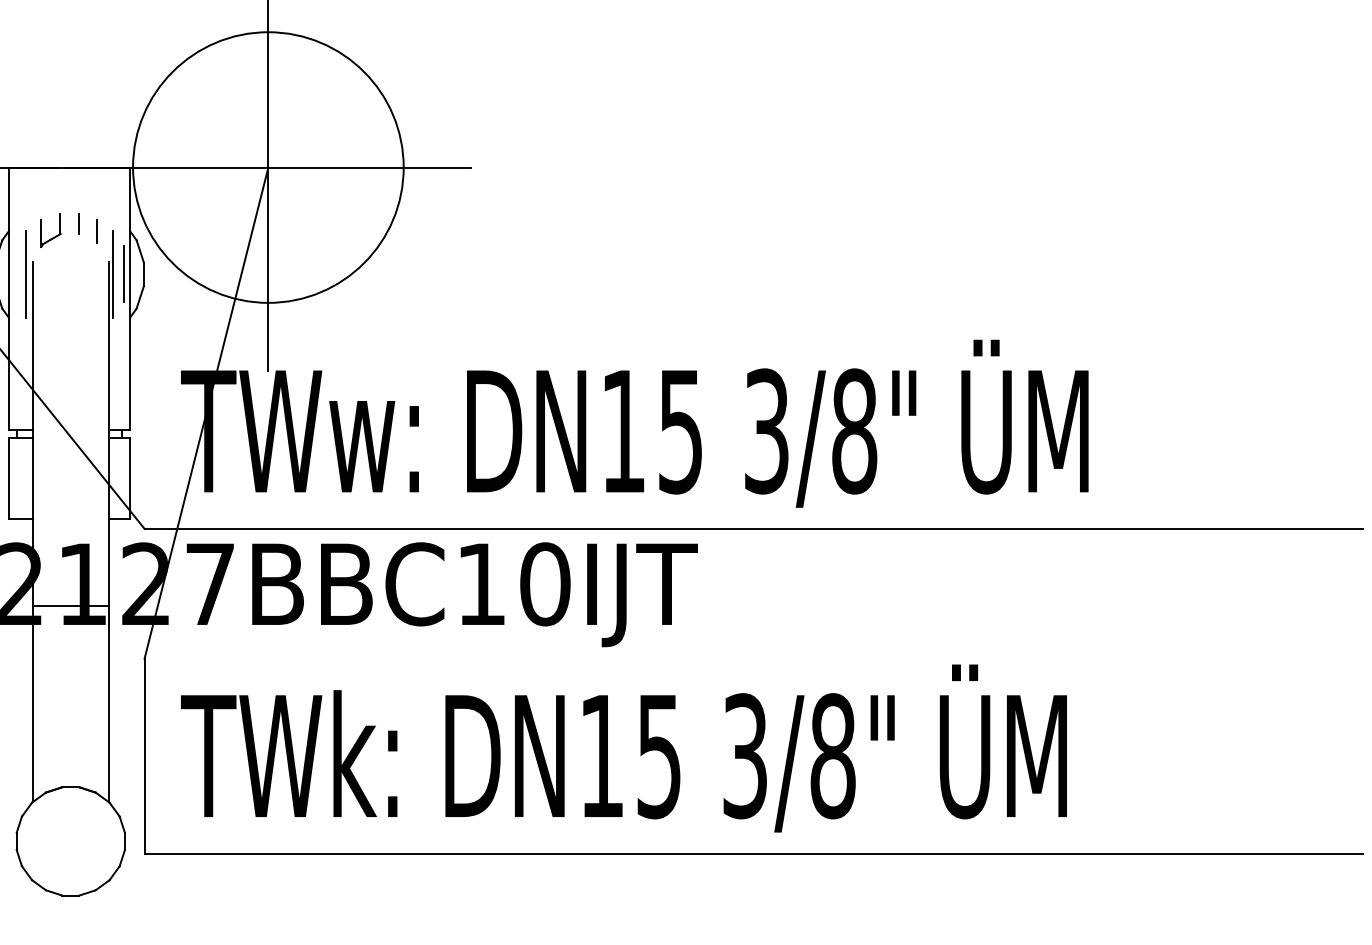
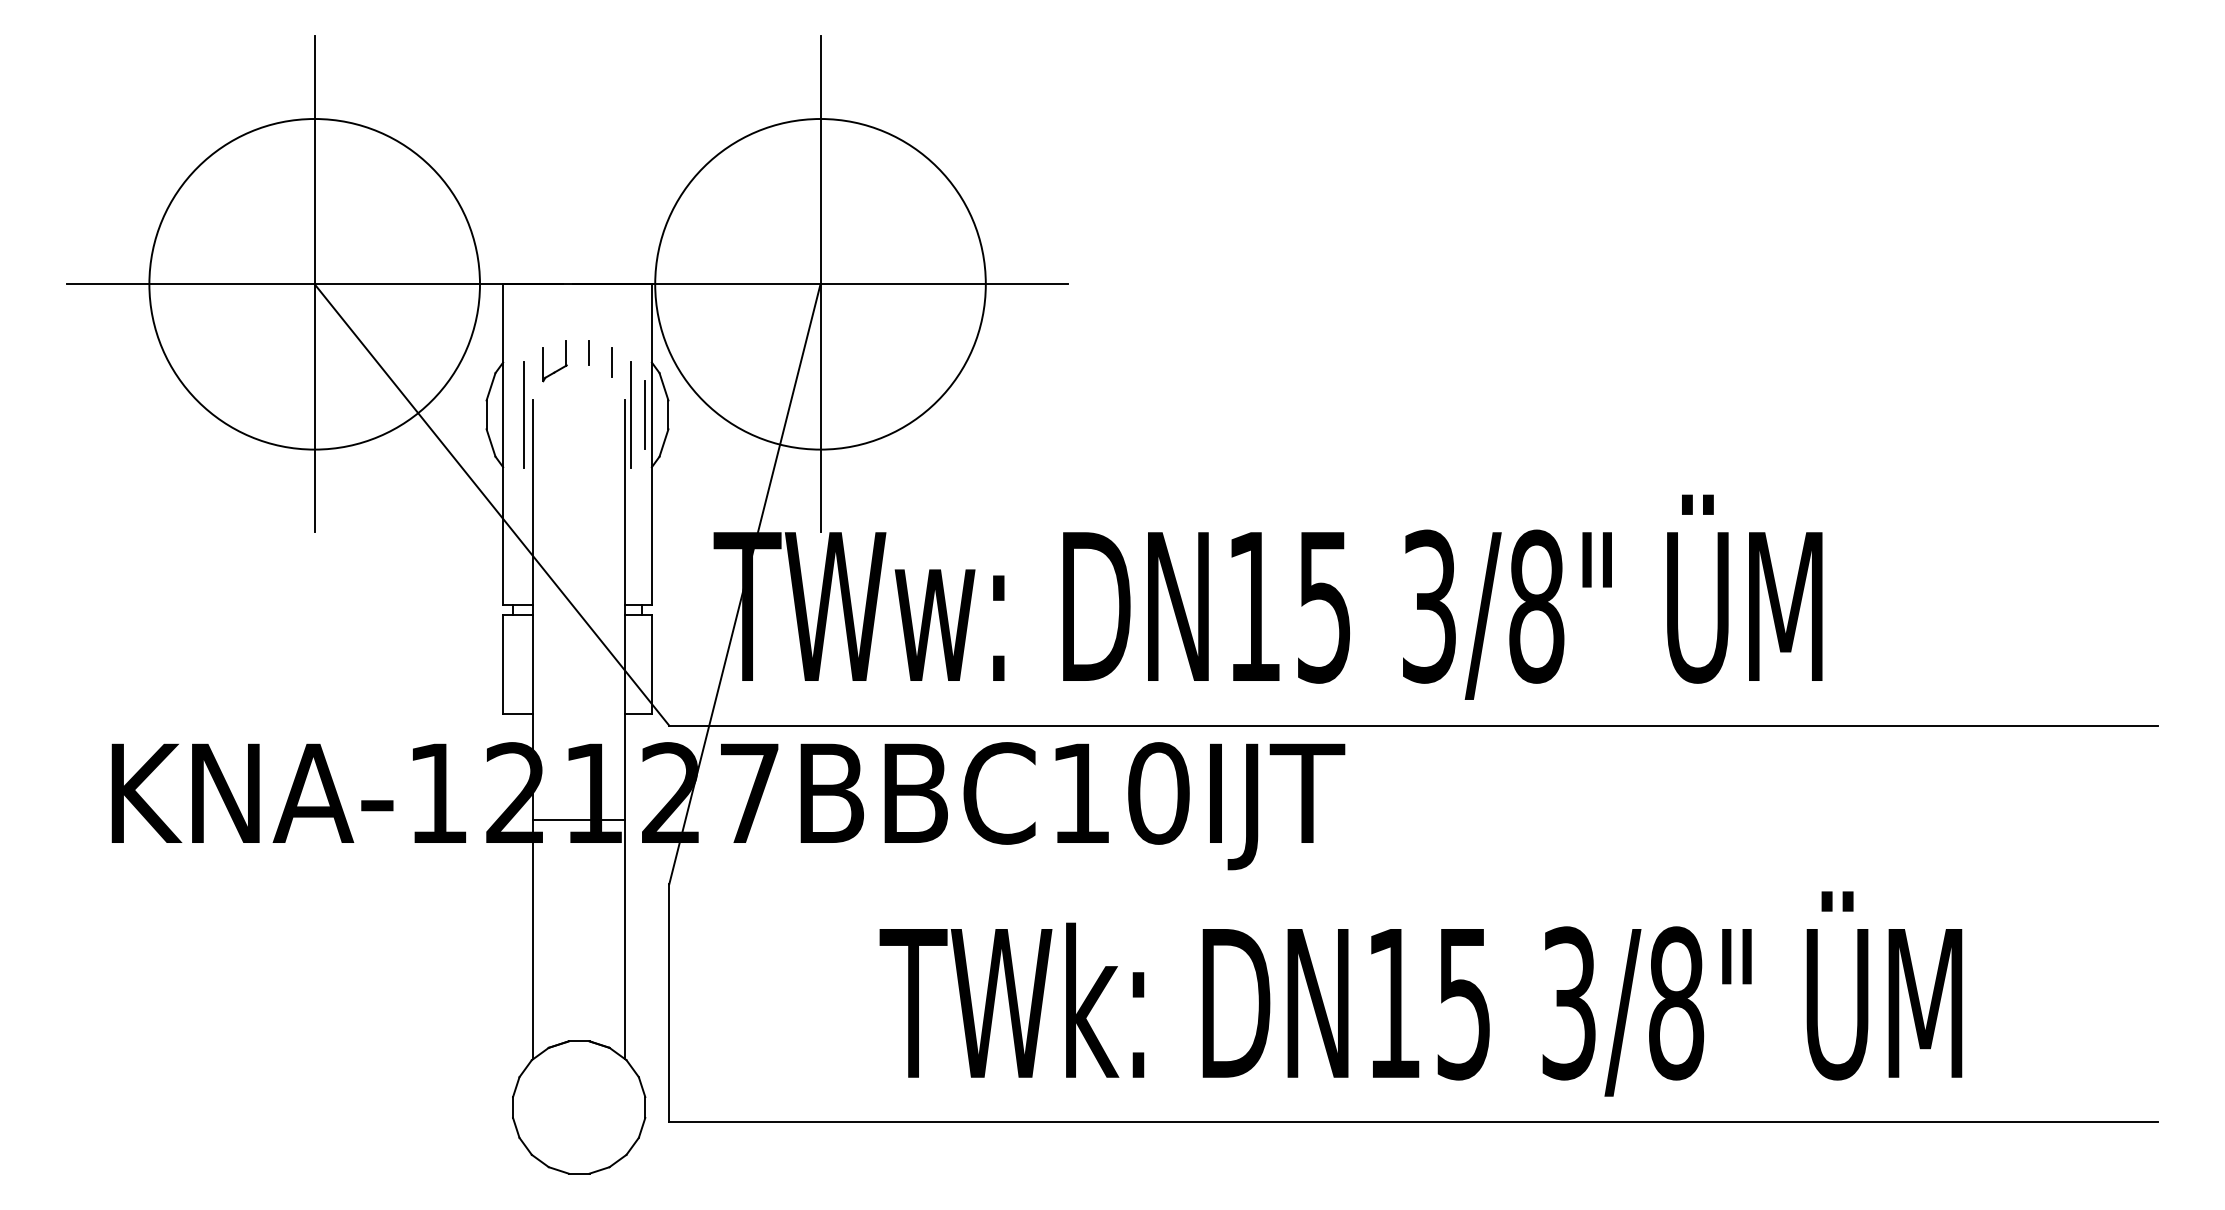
text: (623, 748) -> (1420, 993), moved

